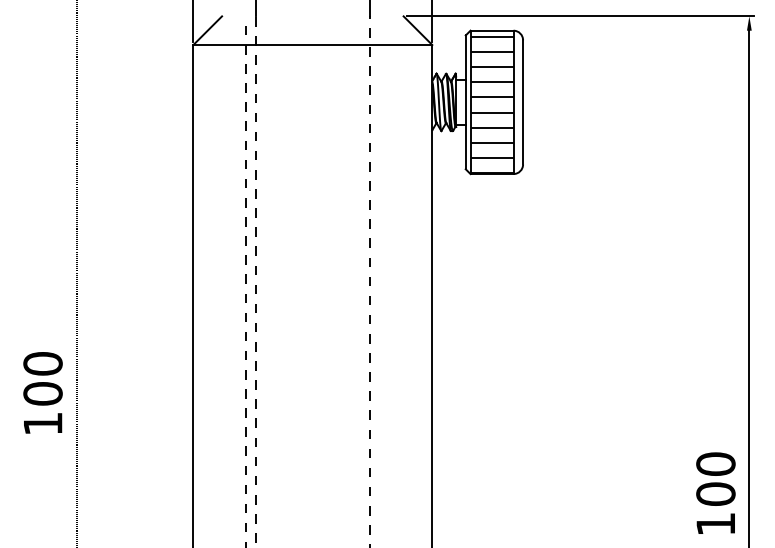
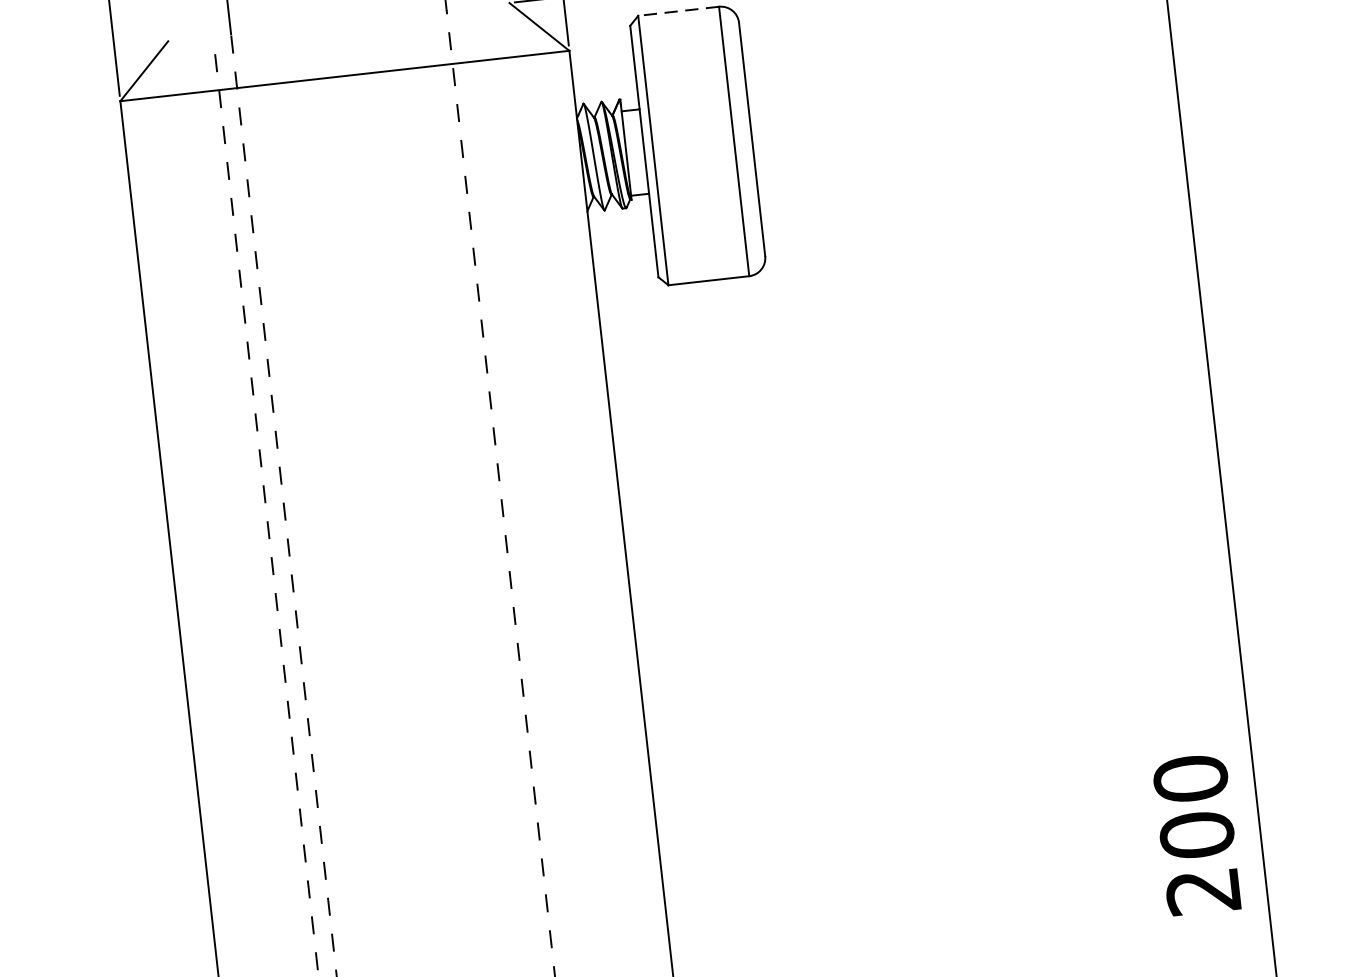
line: (492, 30) -> (679, 10), solid -> dashed
hatch: (491, 104) -> (693, 150), removed
text: (715, 524) -> (1202, 892), 100 -> 200

